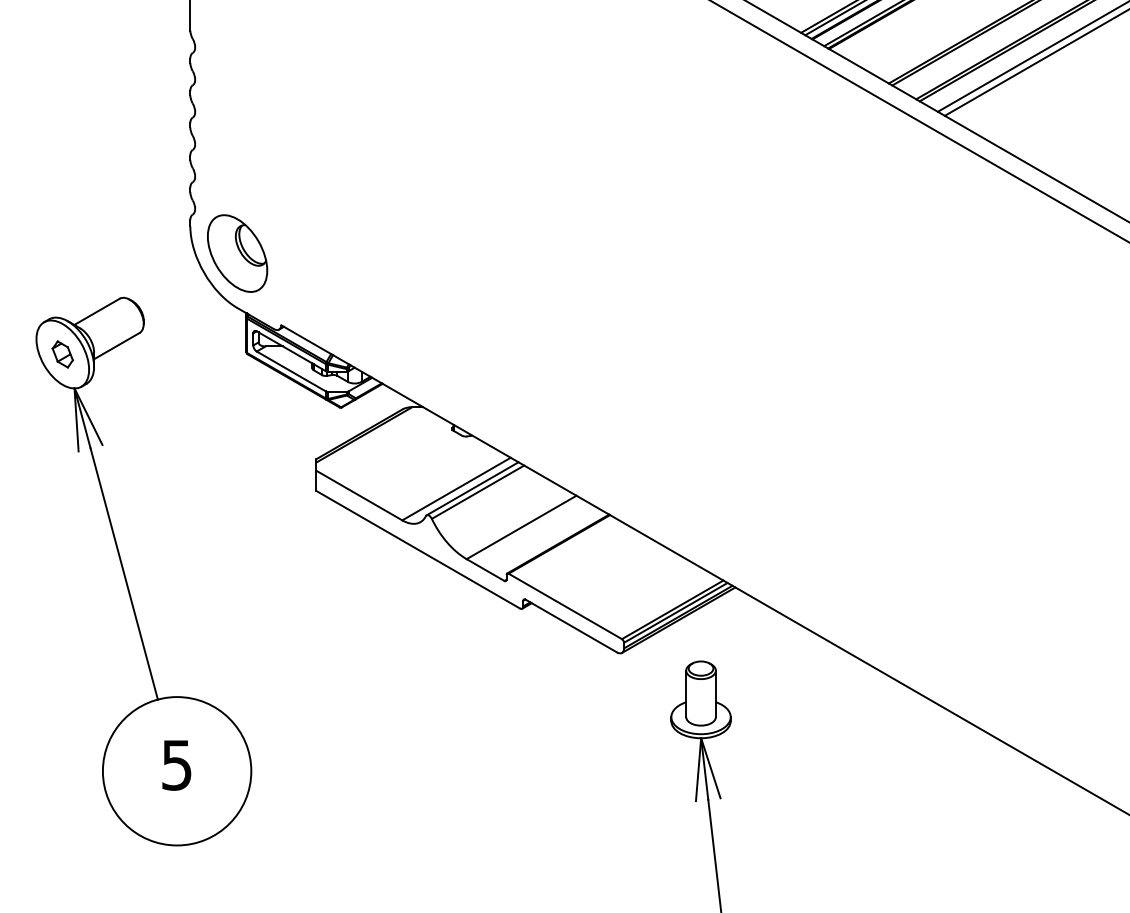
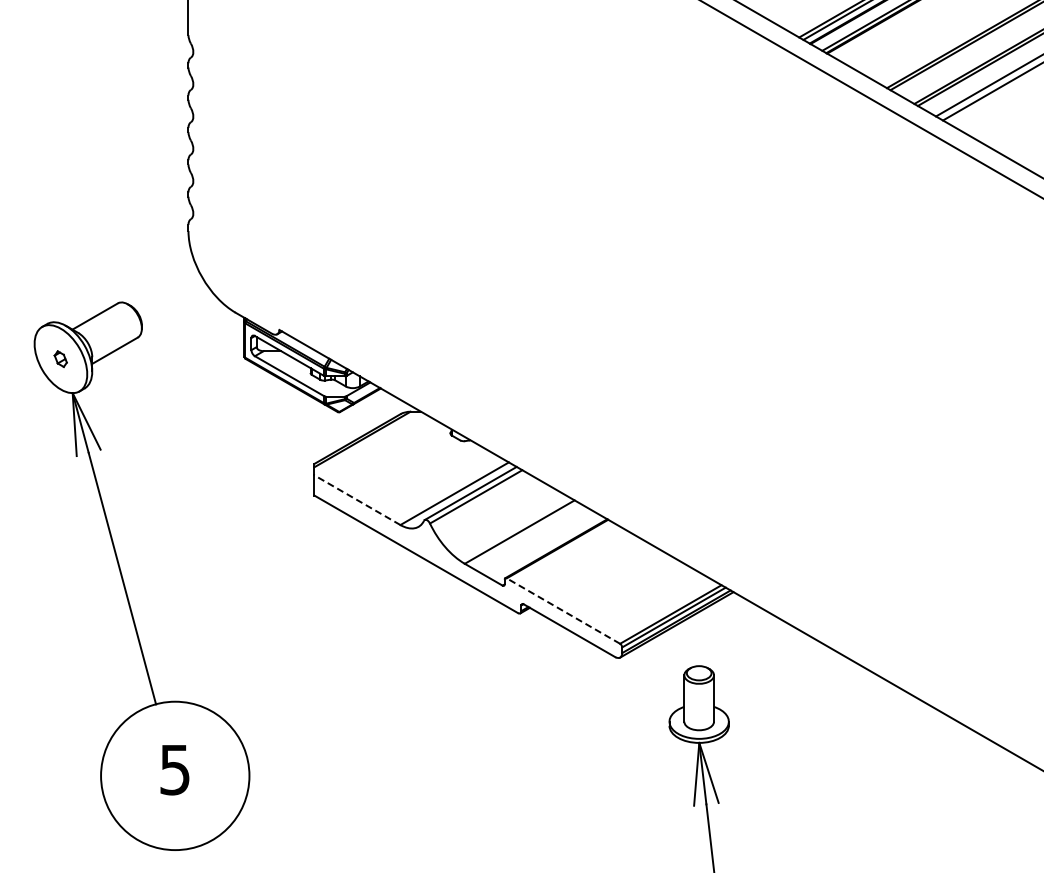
part: (237, 253) -> (235, 258), removed
part: (62, 354) -> (60, 359), size x0.6
line: (359, 495) -> (357, 500), solid -> dashed
line: (564, 606) -> (562, 611), solid -> dashed

